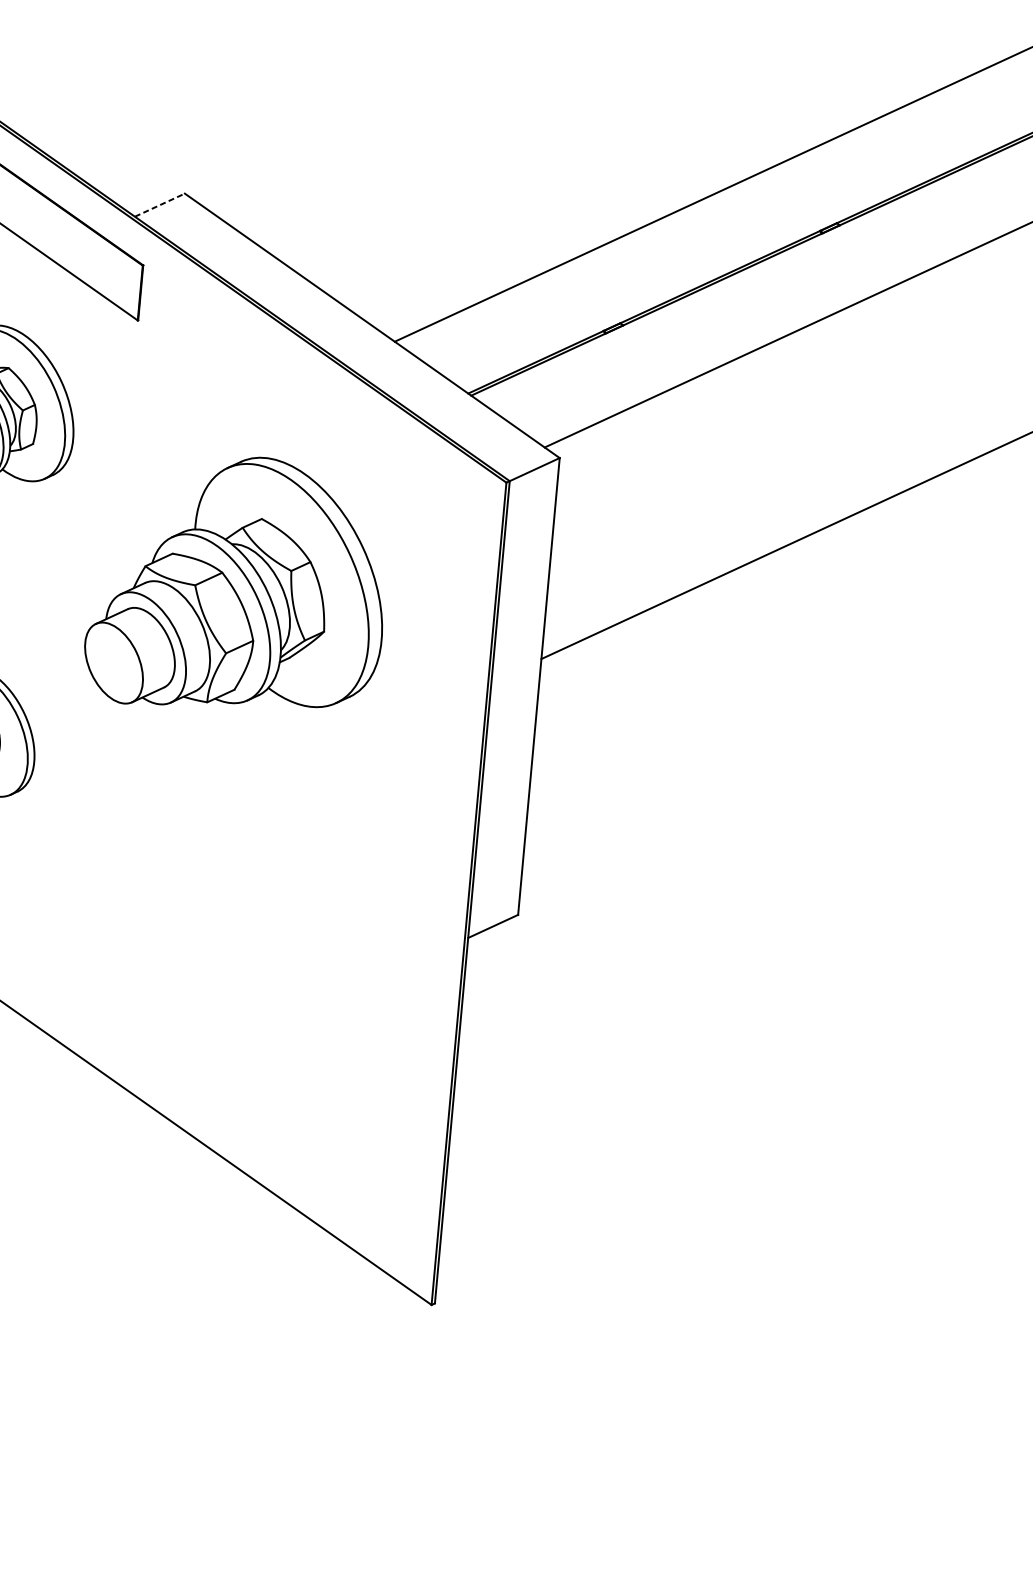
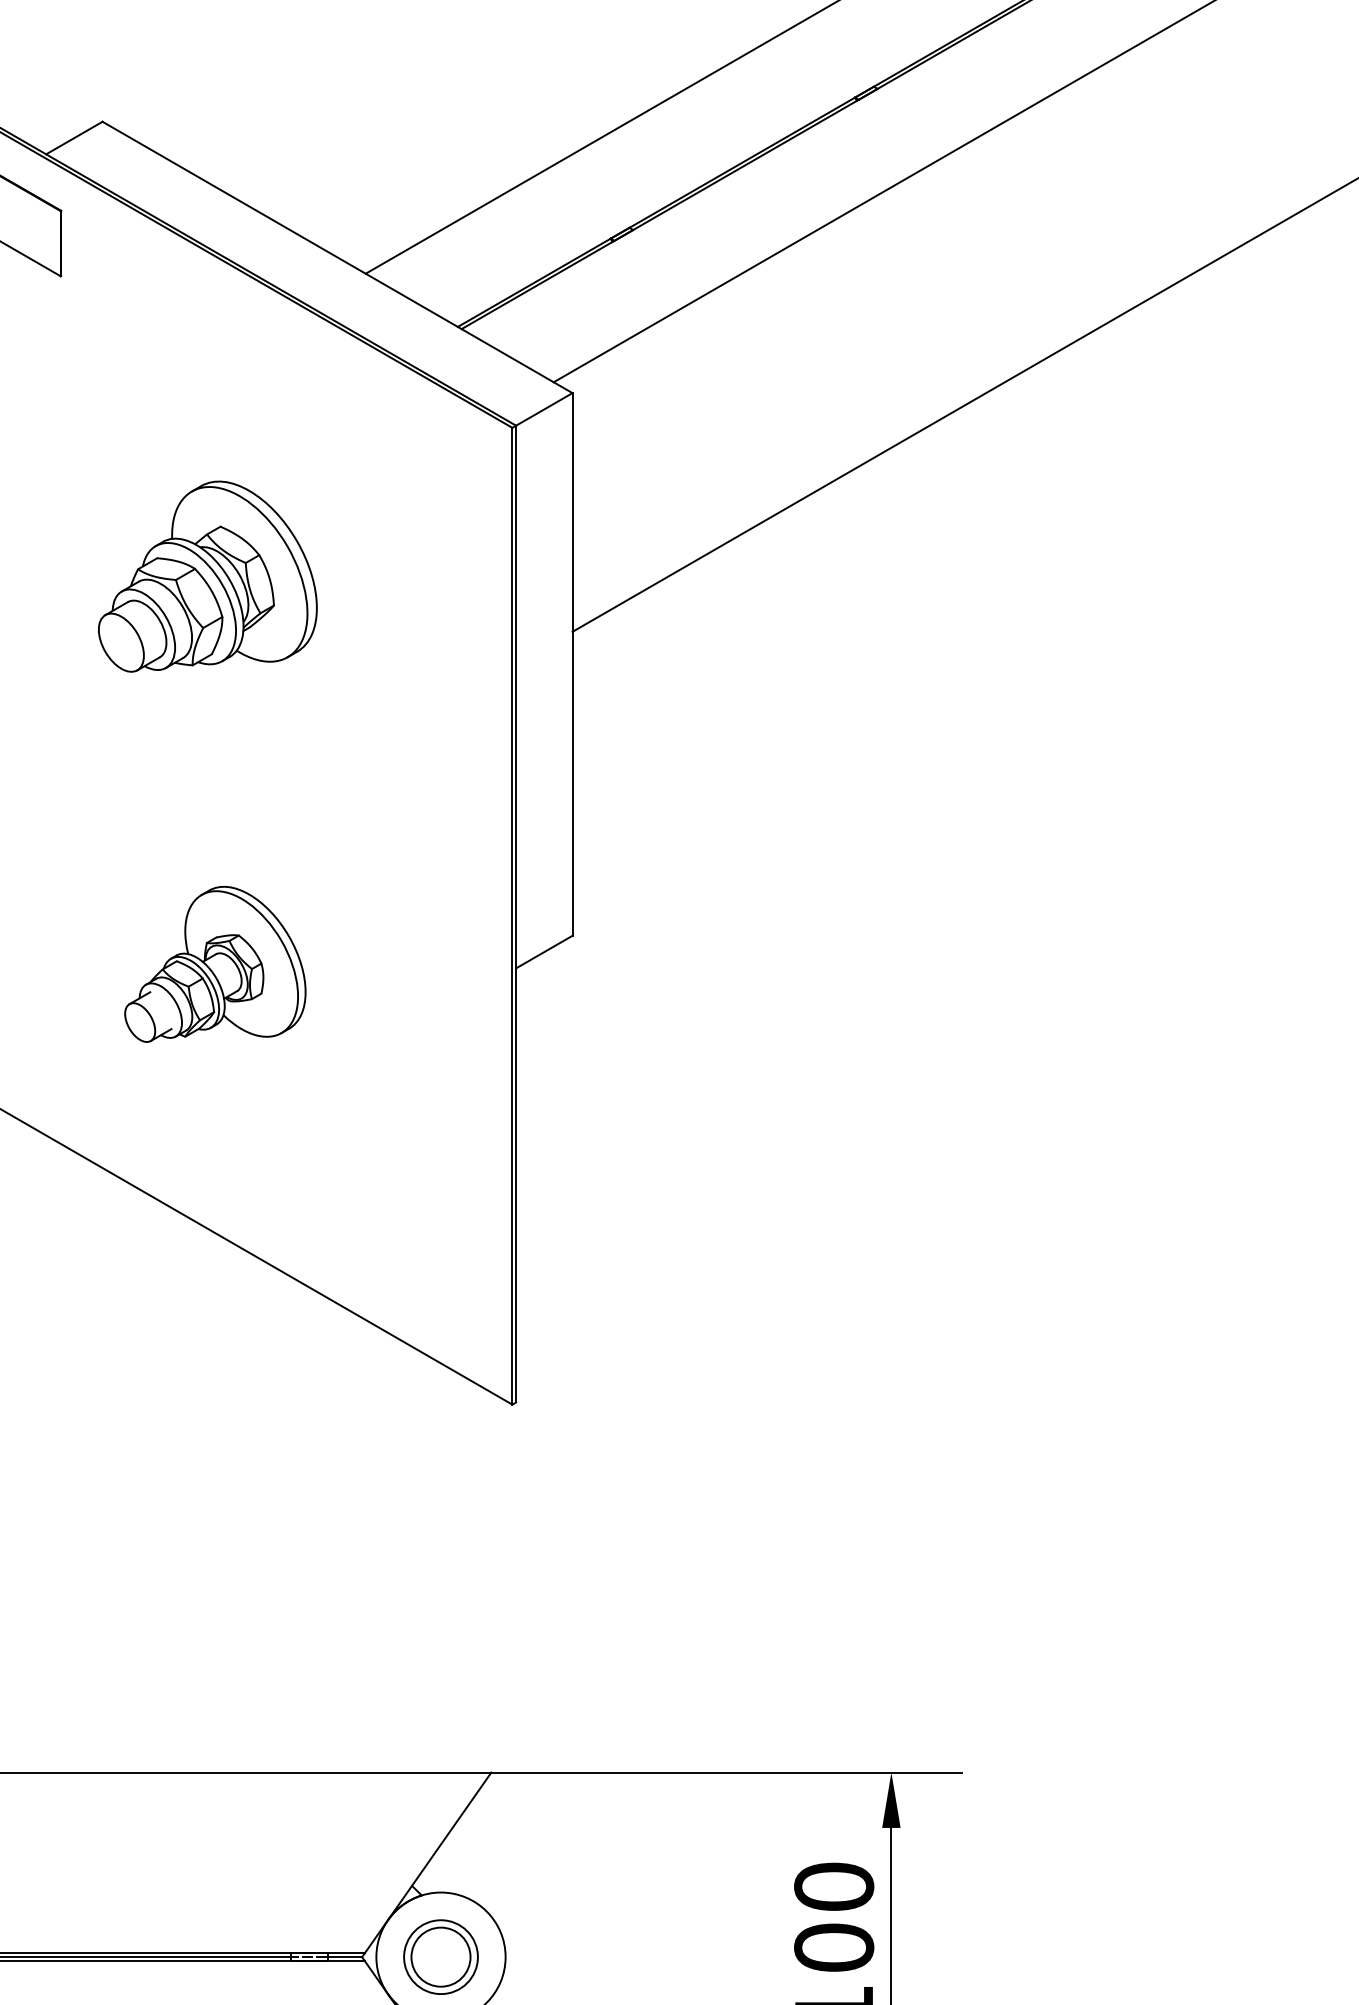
line: (159, 205) -> (74, 138), dashed -> solid
part: (238, 584) -> (207, 576), size x0.62
part: (215, 910) -> (215, 963), added

